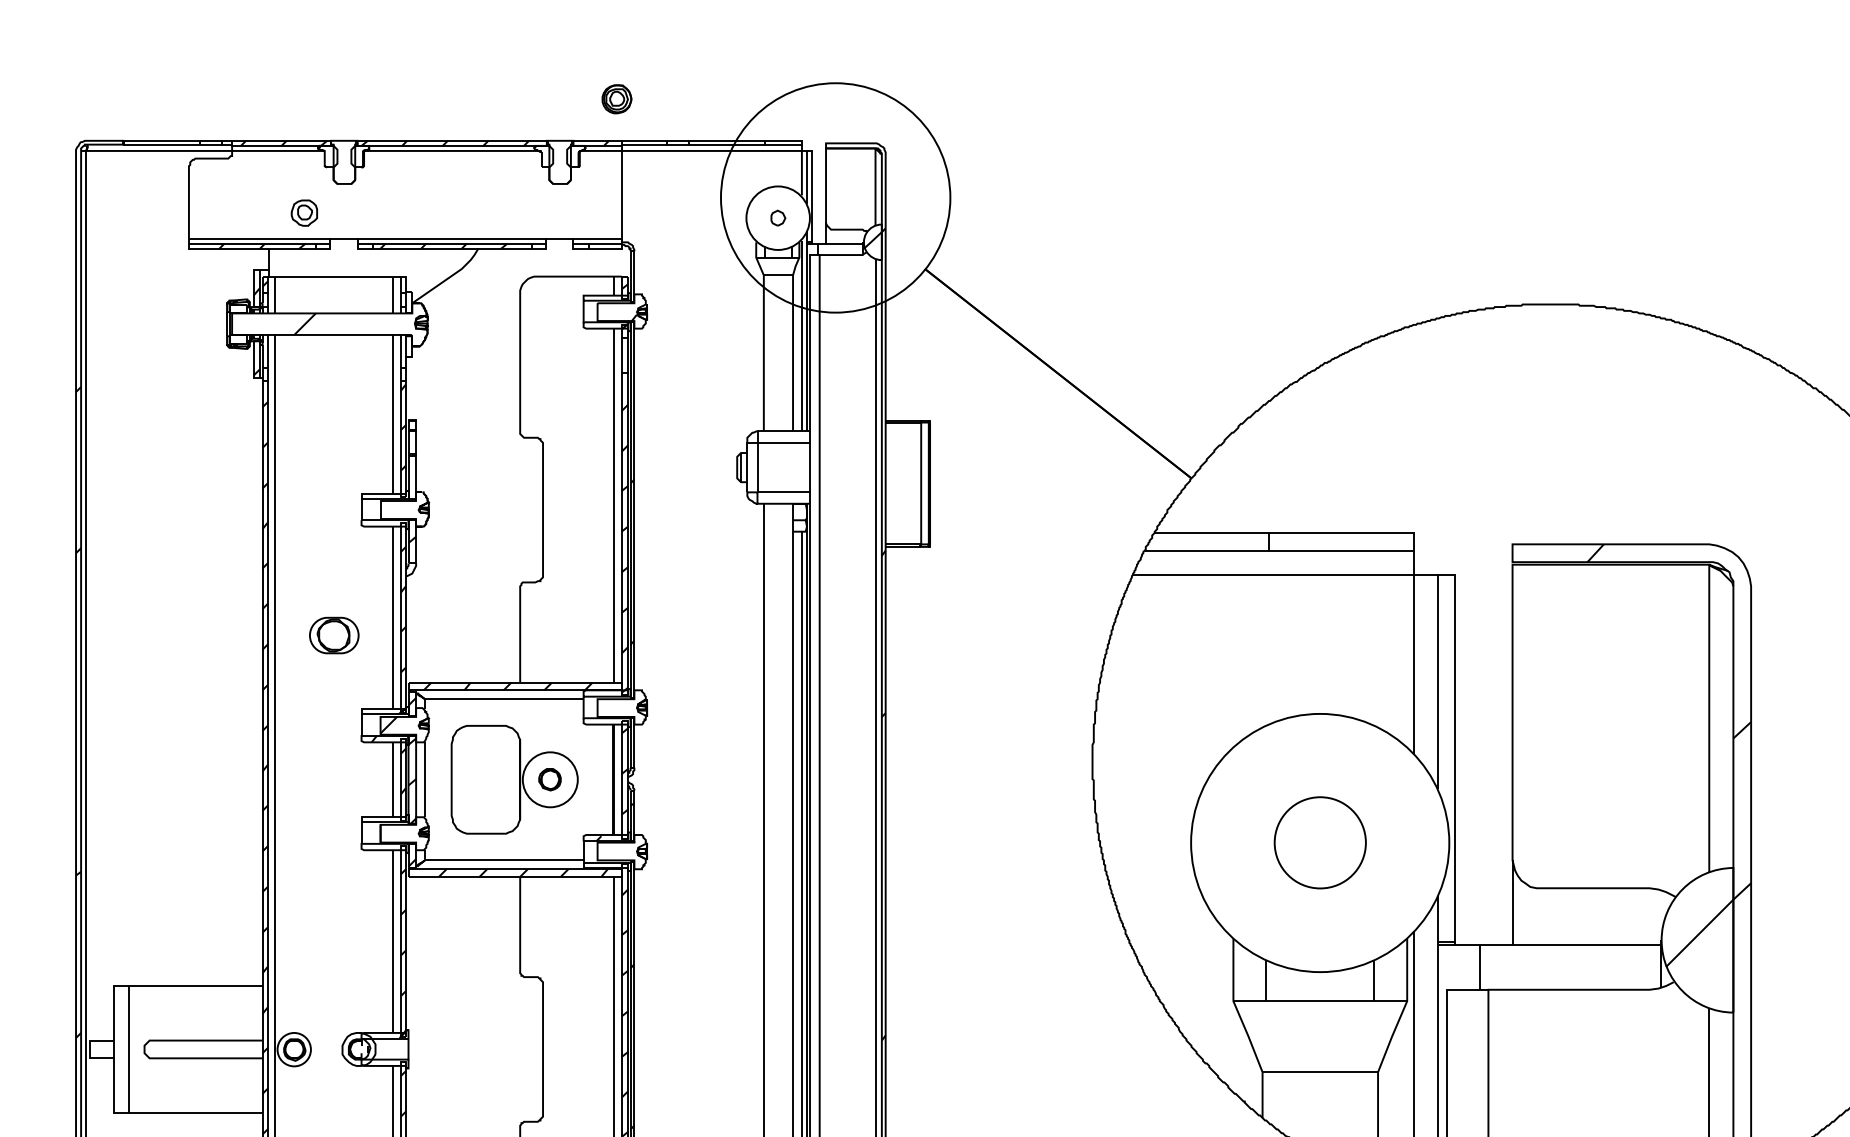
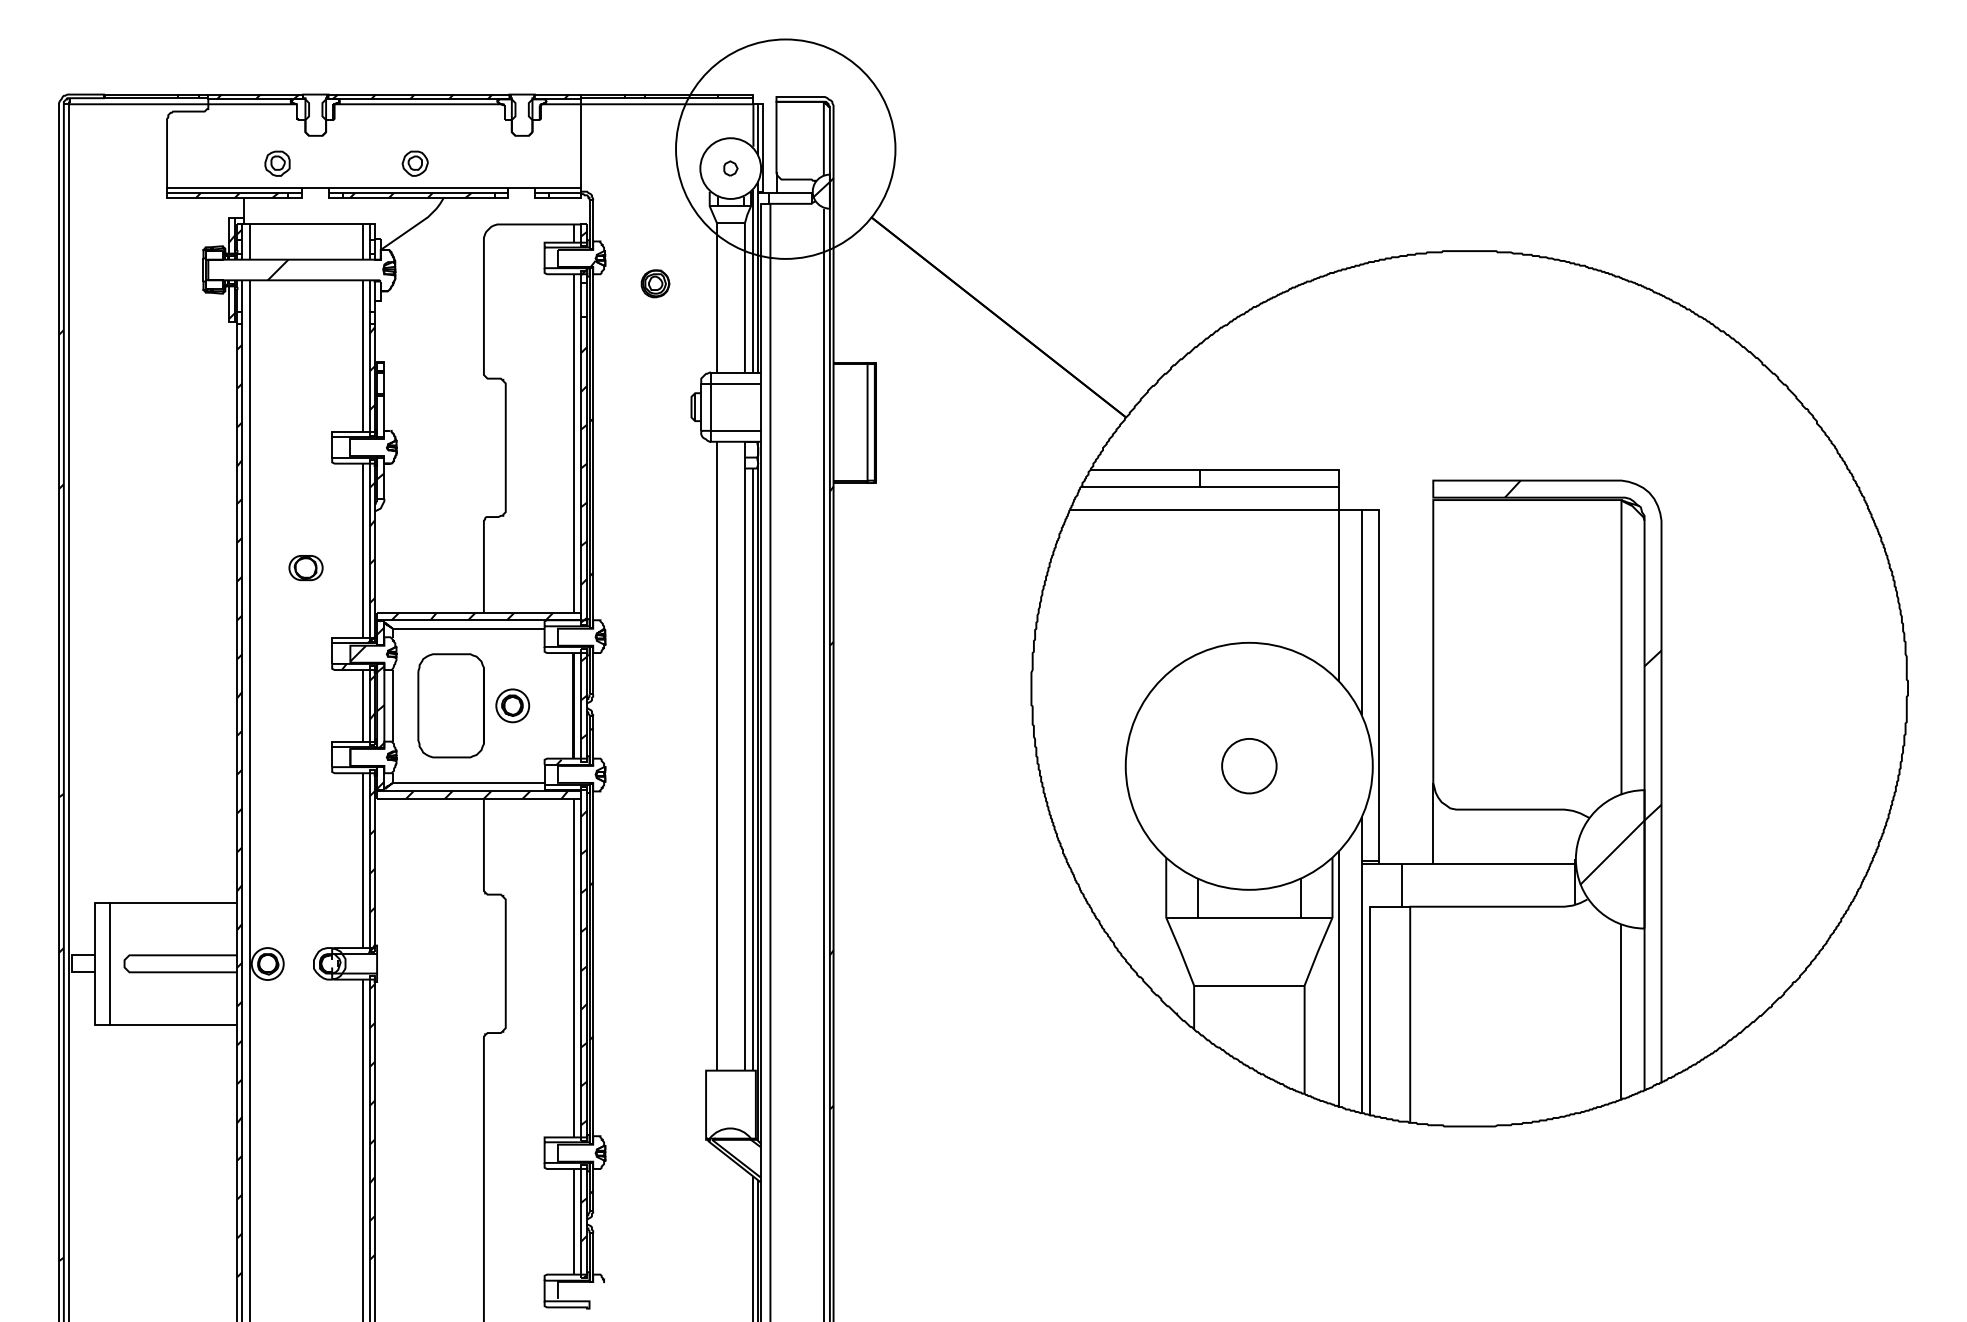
part: (616, 98) -> (655, 283), moved
part: (447, 212) -> (414, 163), added
part: (333, 636) -> (305, 568), size x0.71
circle: (550, 779) -> (512, 705), size x0.62
circle: (1320, 842) -> (1249, 765), size x0.62

